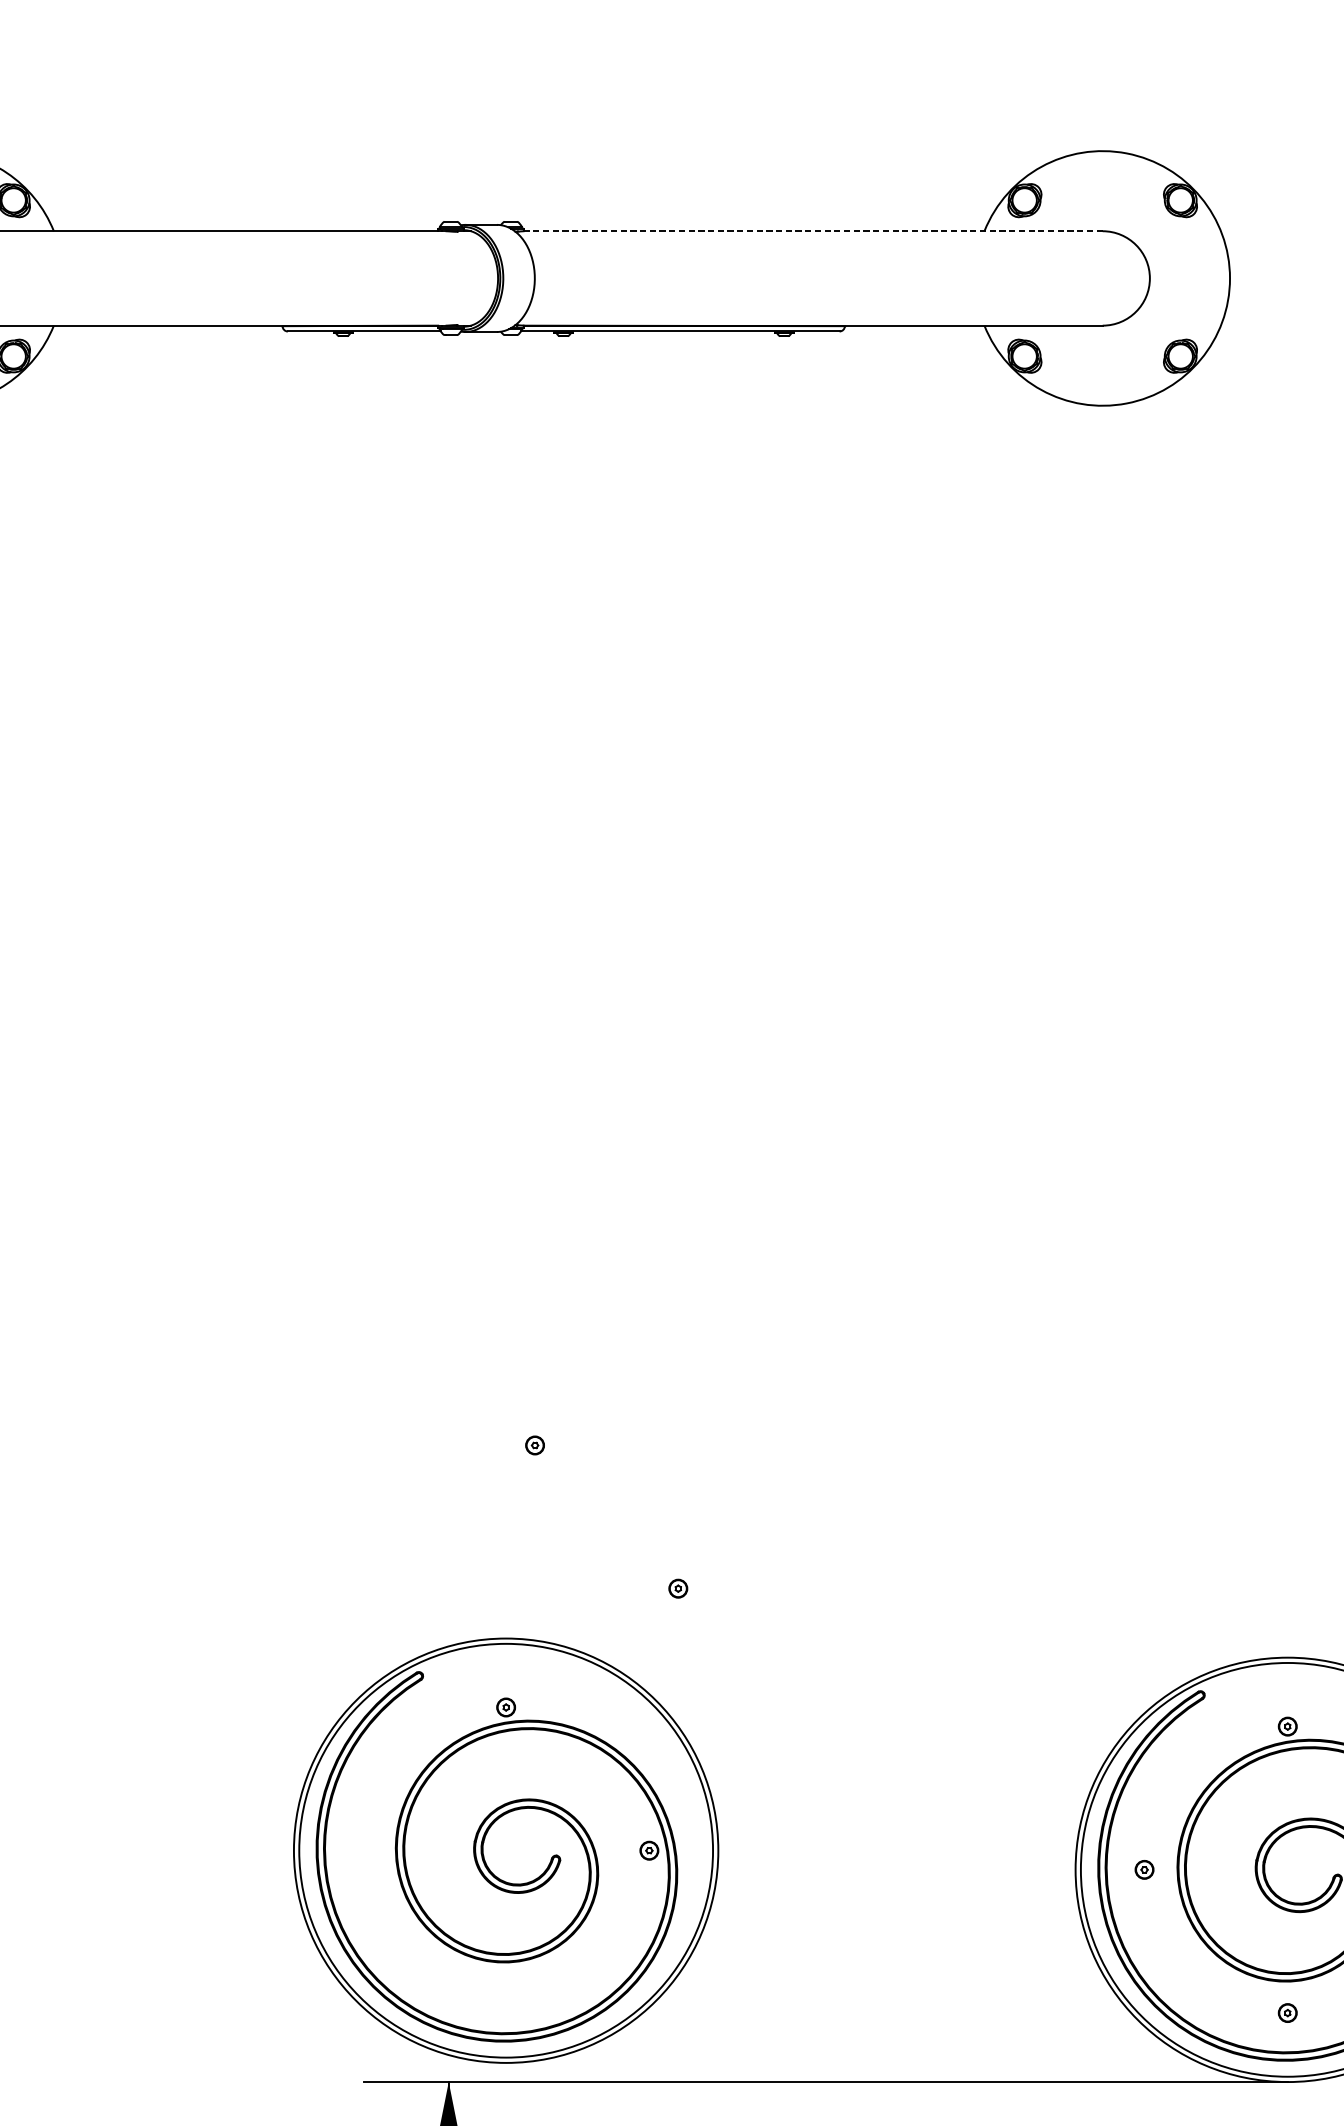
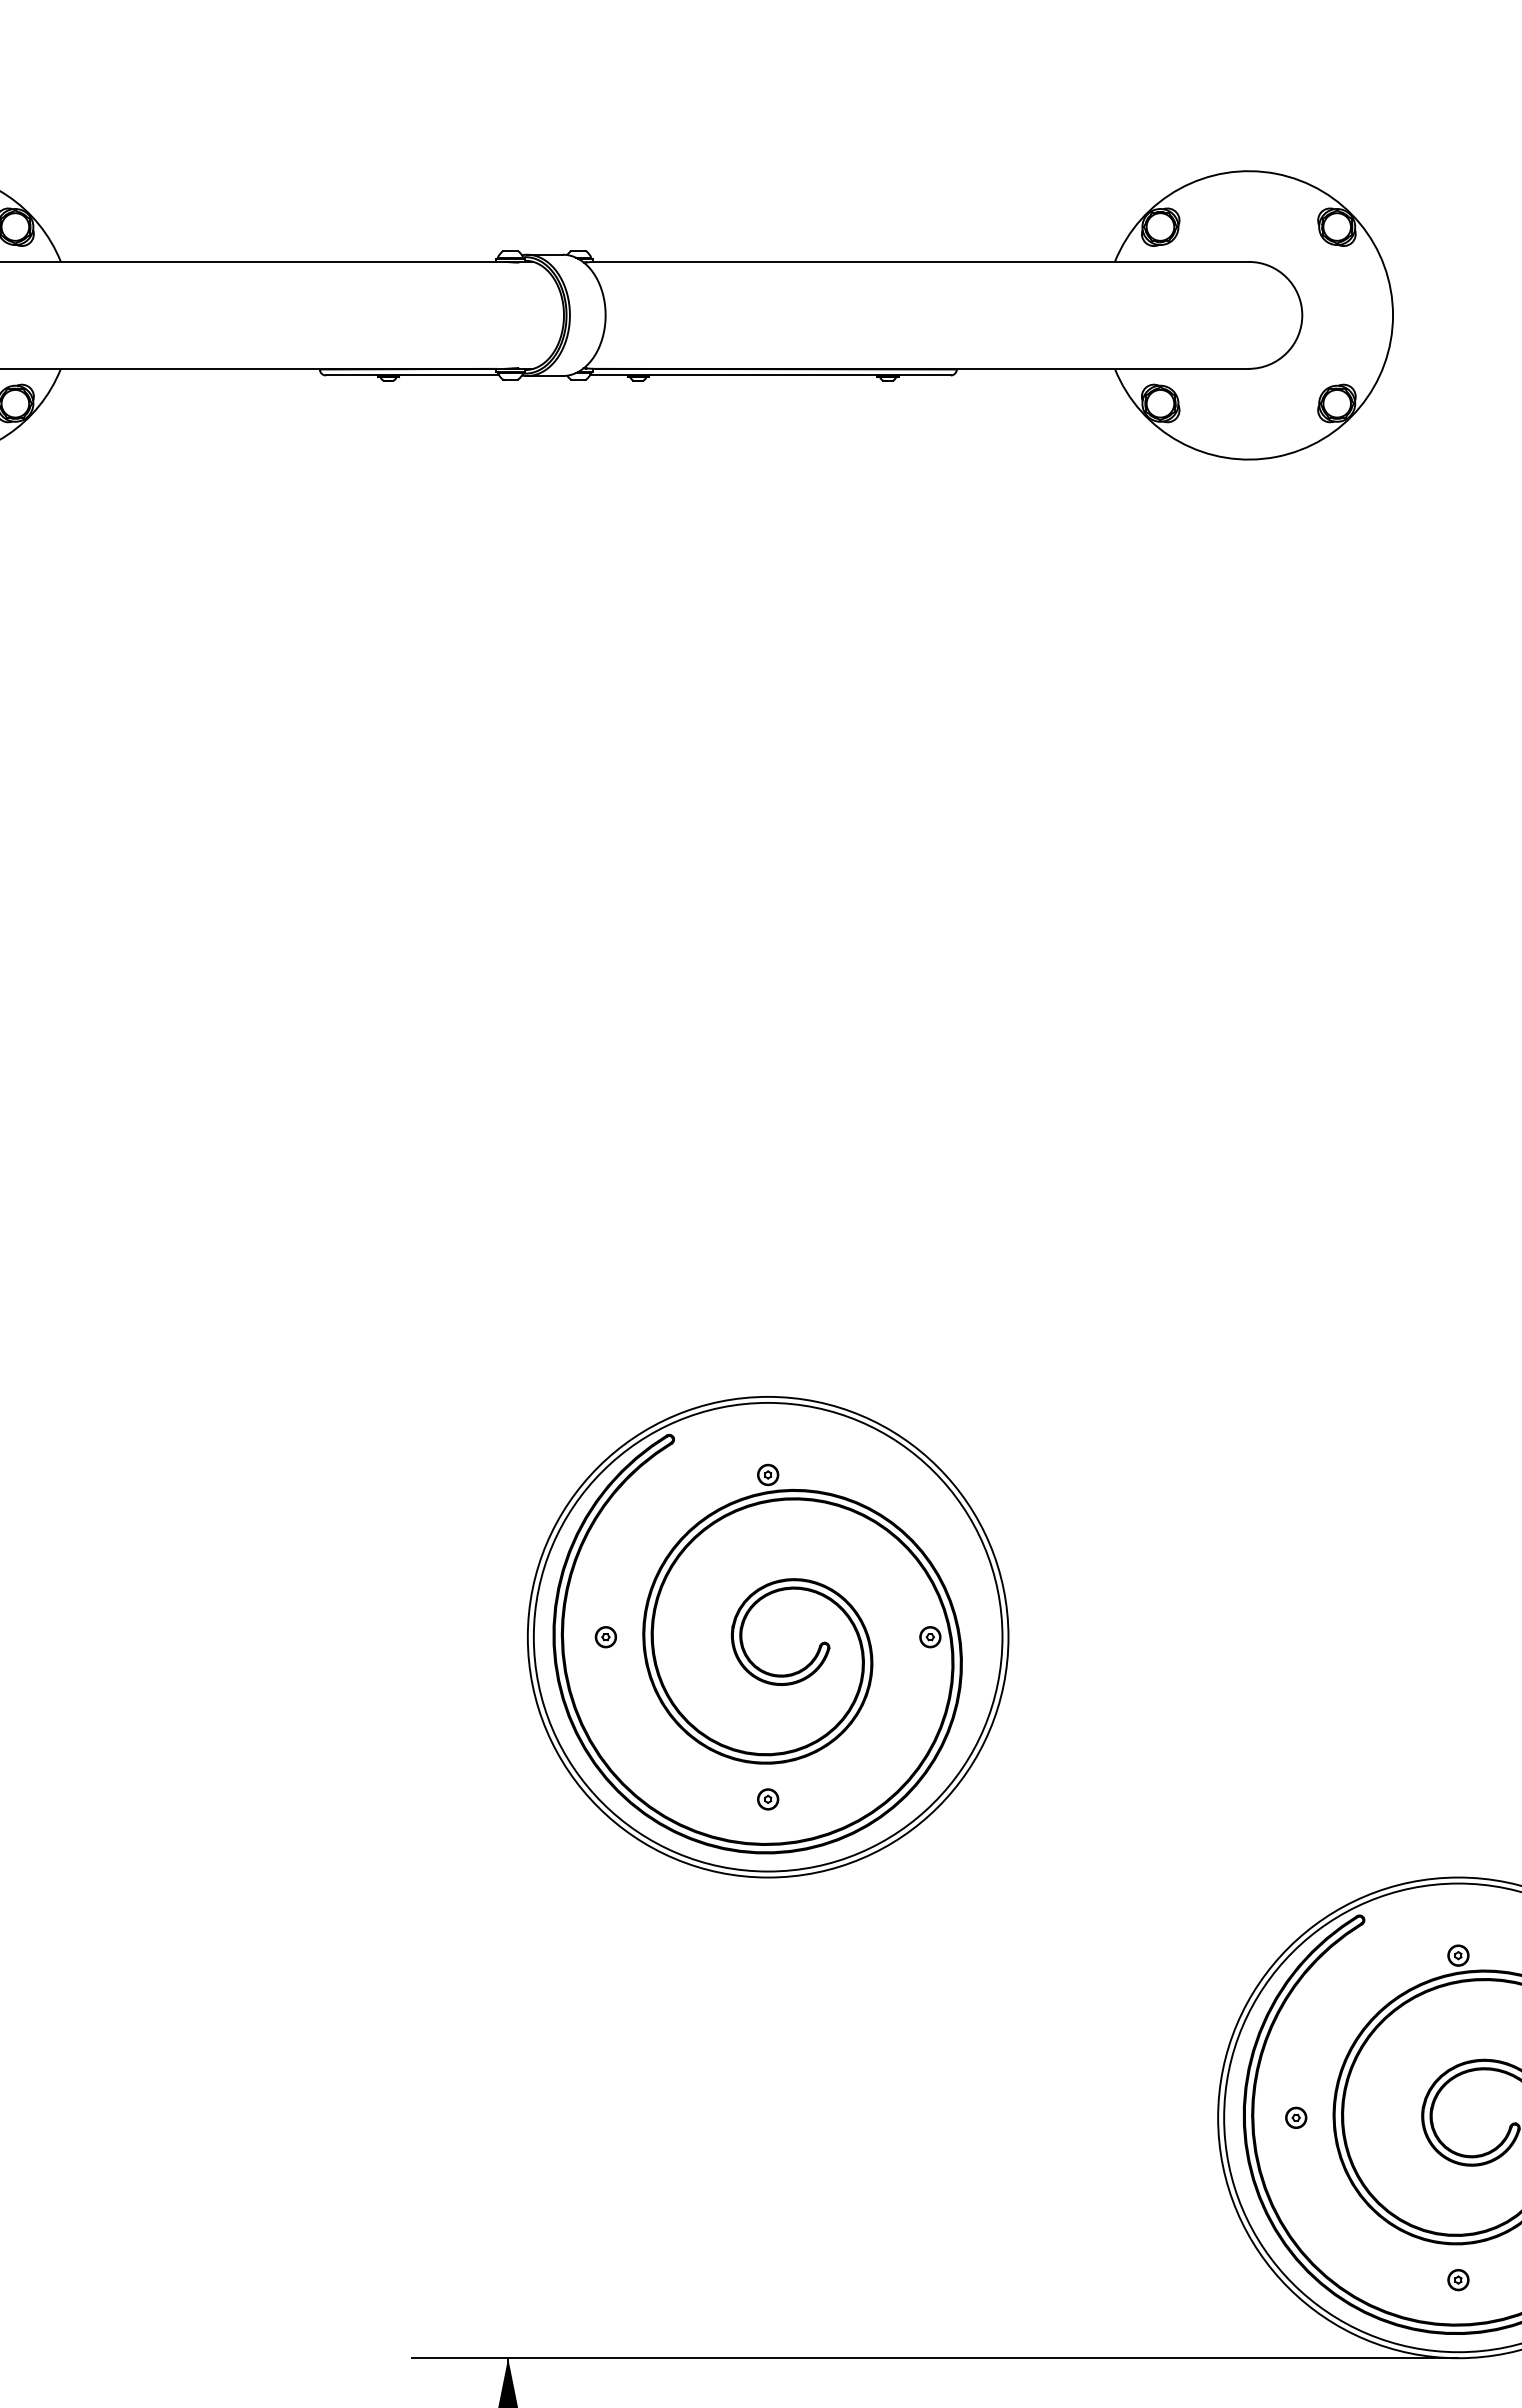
line: (812, 230) -> (920, 261), dashed -> solid
part: (505, 1850) -> (767, 1637), moved

